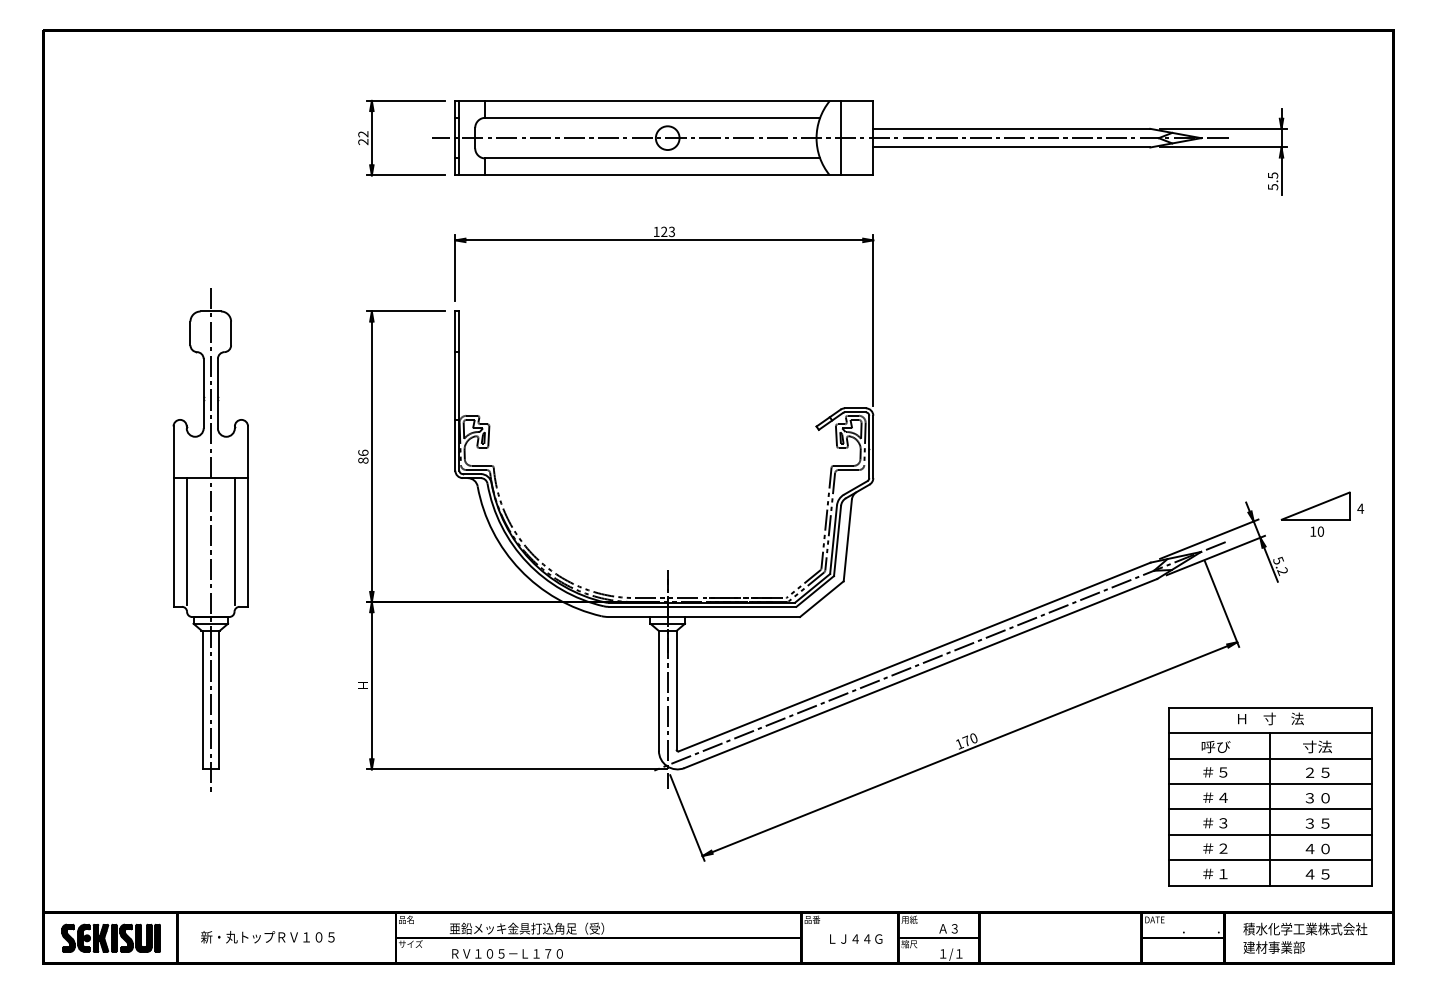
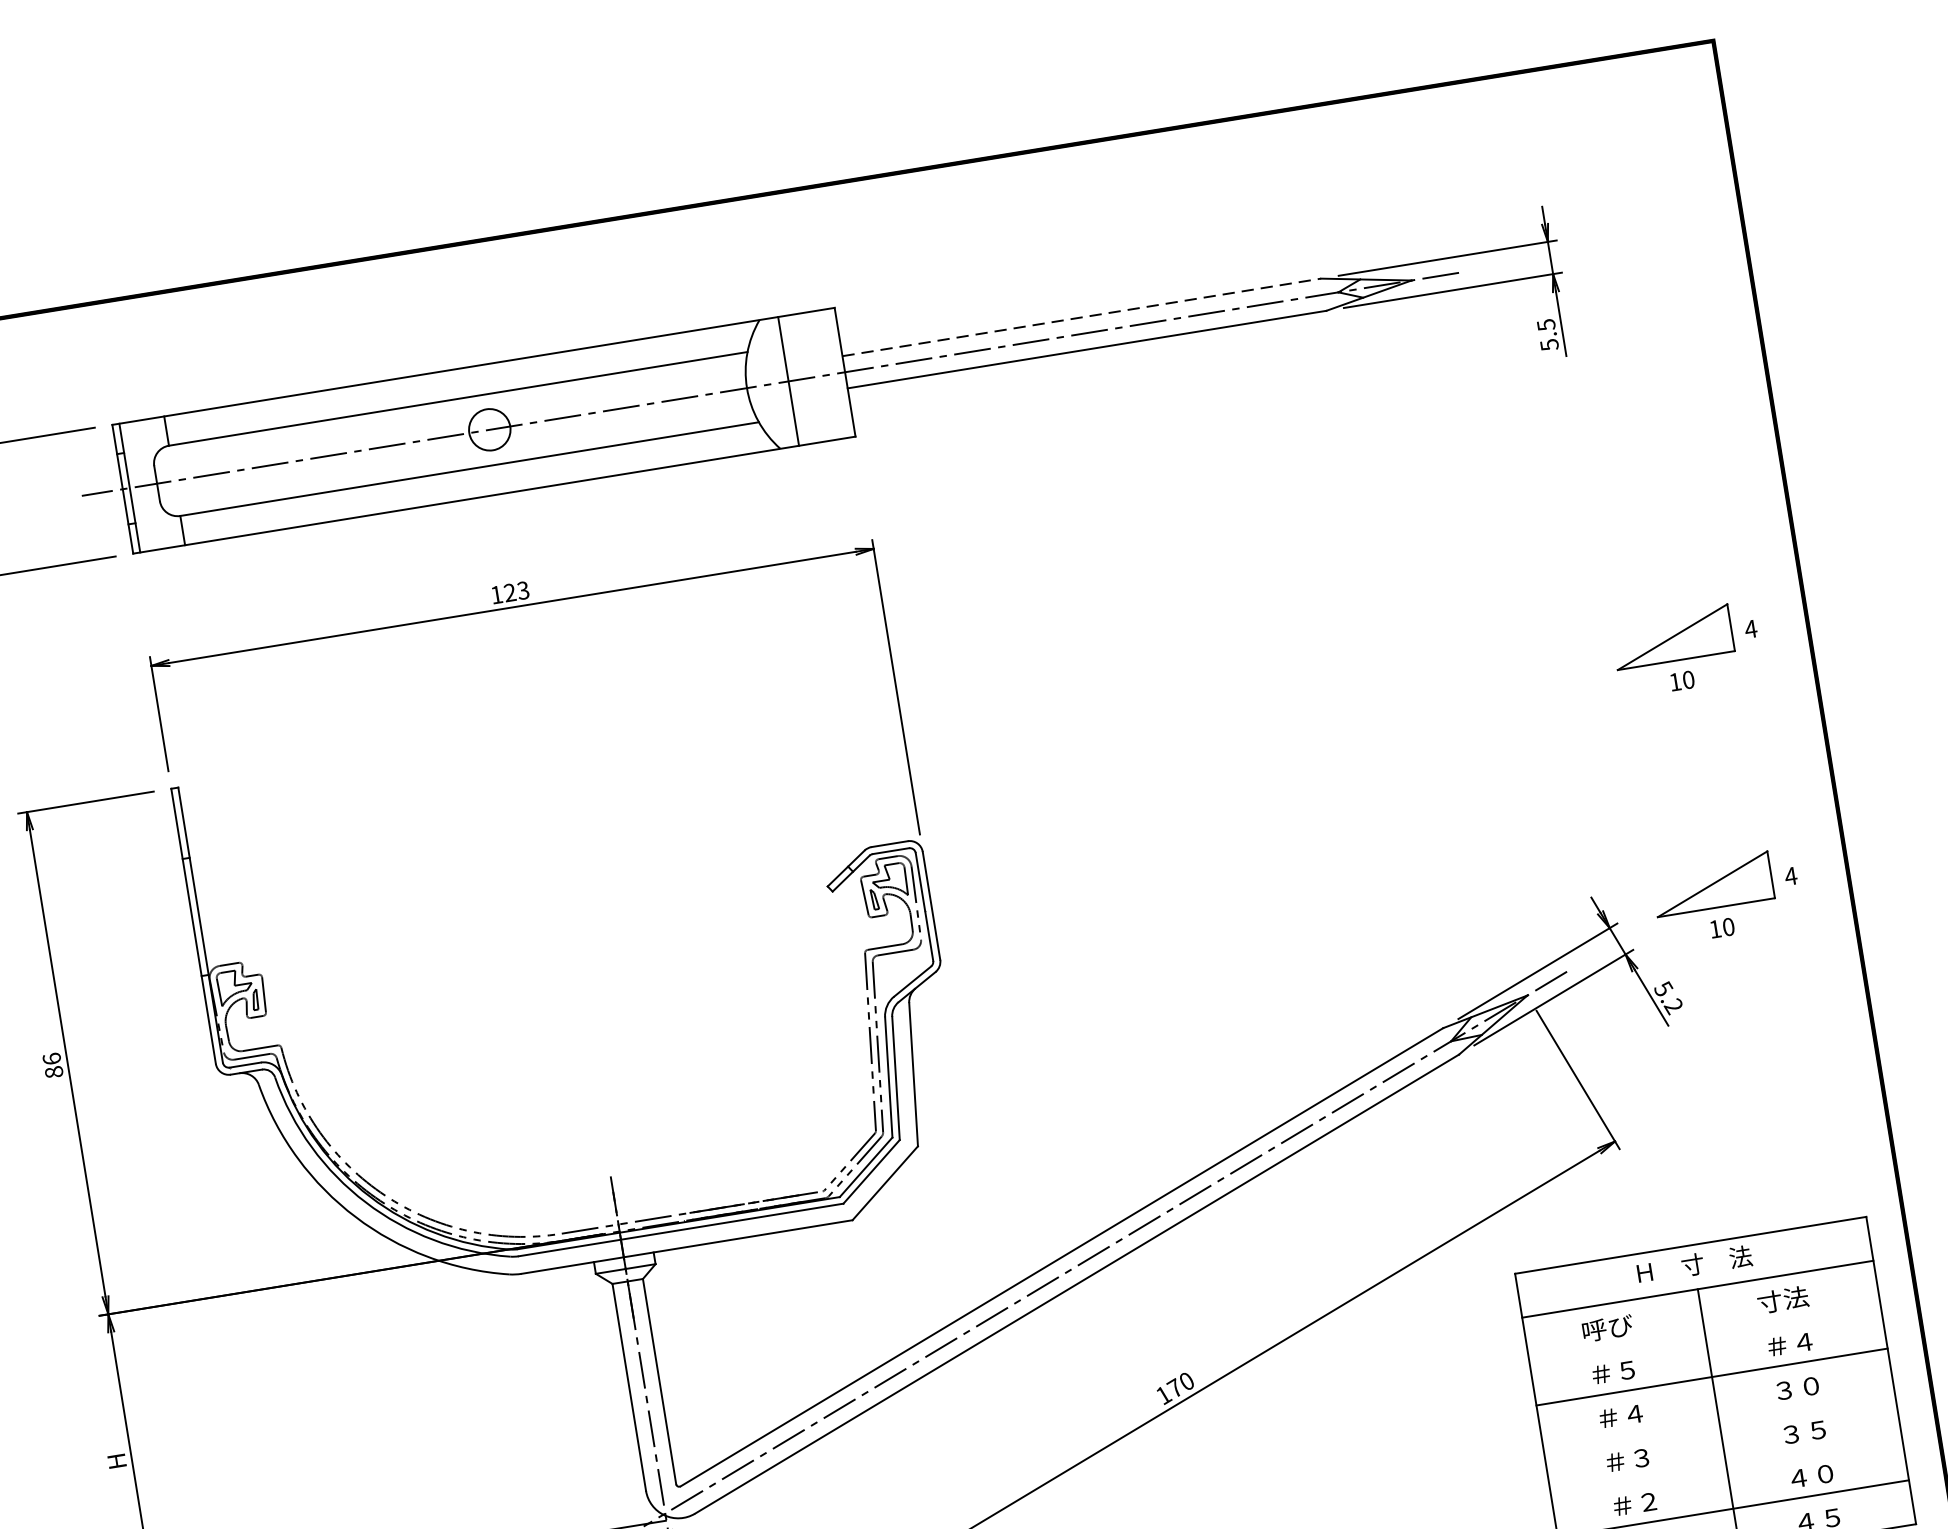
line: (1012, 128) -> (1082, 316), solid -> dashed
part: (1322, 370) -> (1686, 648), added
line: (1270, 758) -> (1705, 1333), removed
text: (1317, 772) -> (1790, 1344), ２５ -> ＃４
line: (1270, 809) -> (1719, 1421), removed
line: (1270, 834) -> (1726, 1464), removed

